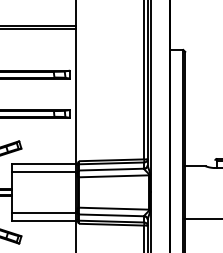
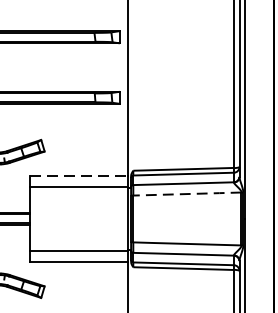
line: (43, 164) -> (78, 175), solid -> dashed
line: (114, 176) -> (188, 194), solid -> dashed

